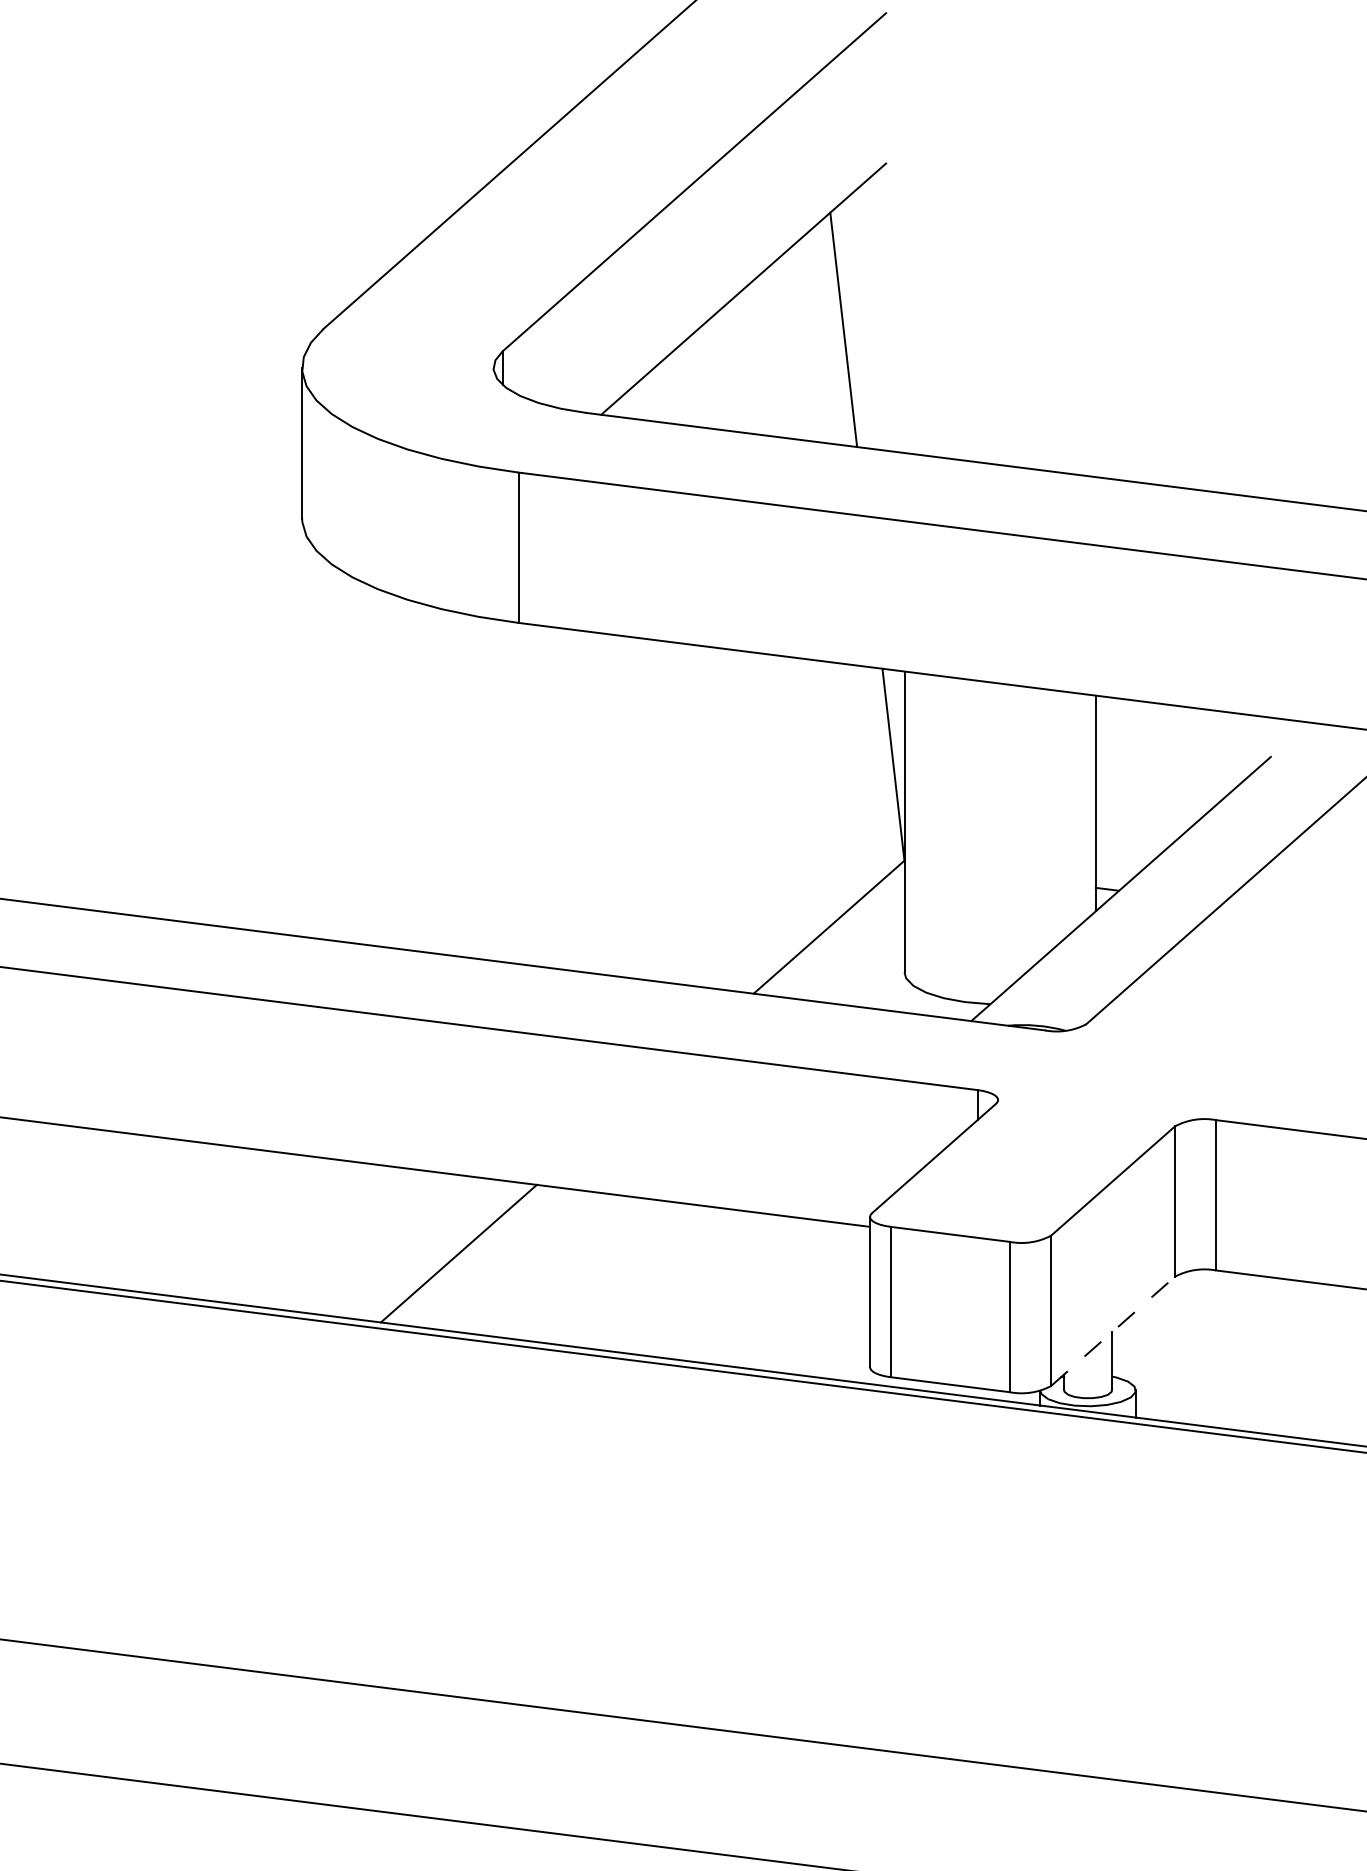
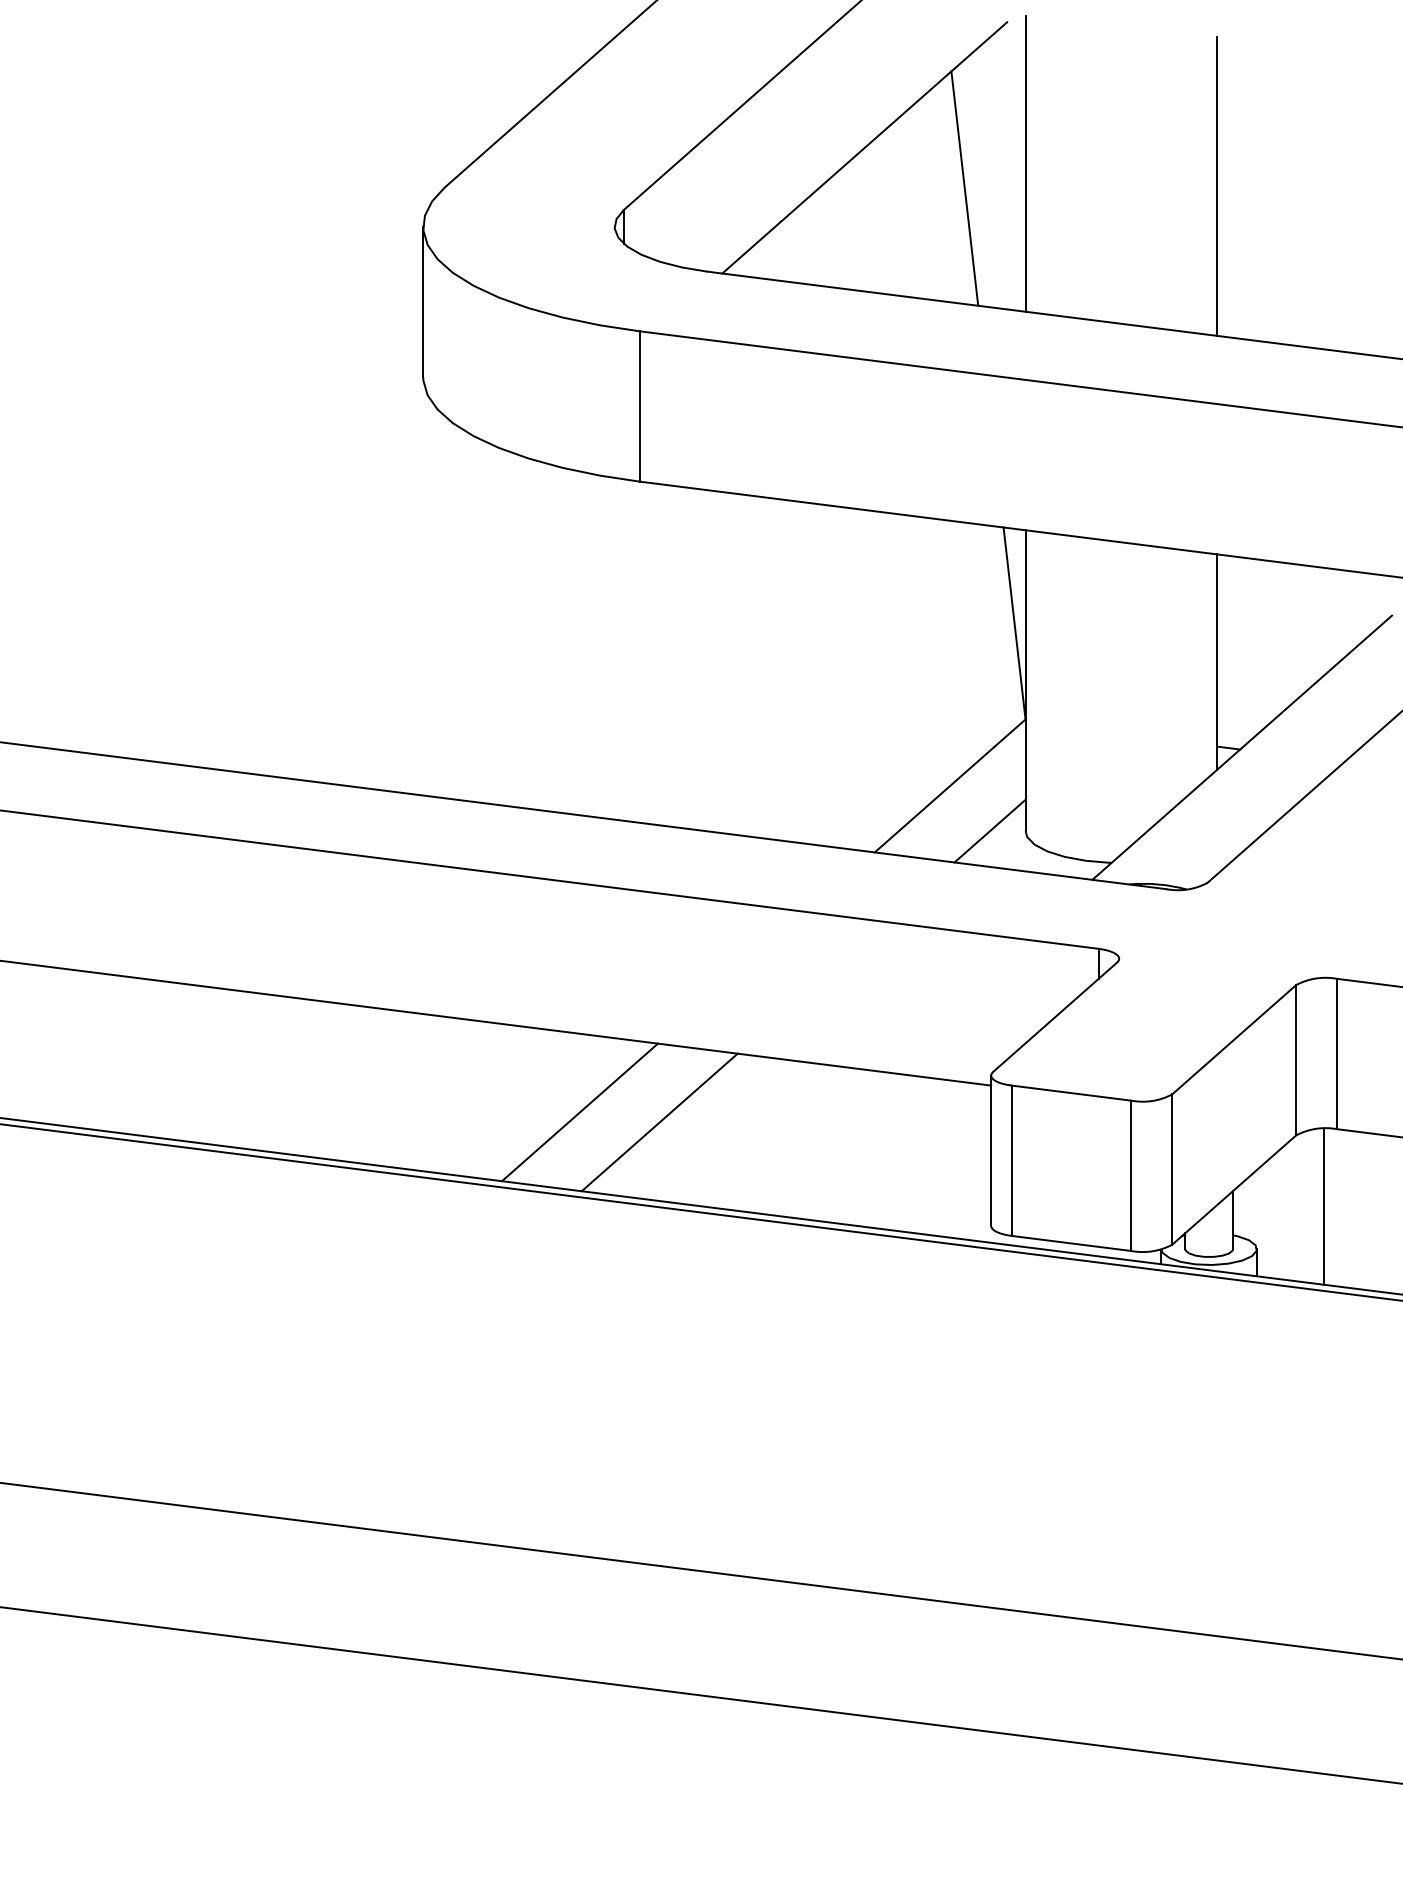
line: (904, 304) -> (1025, 163), added
line: (1095, 327) -> (1216, 186), added
line: (868, 971) -> (989, 830), added
line: (538, 1263) -> (659, 1122), added
line: (1113, 1331) -> (1234, 1190), dashed -> solid
line: (1202, 1347) -> (1323, 1206), added

